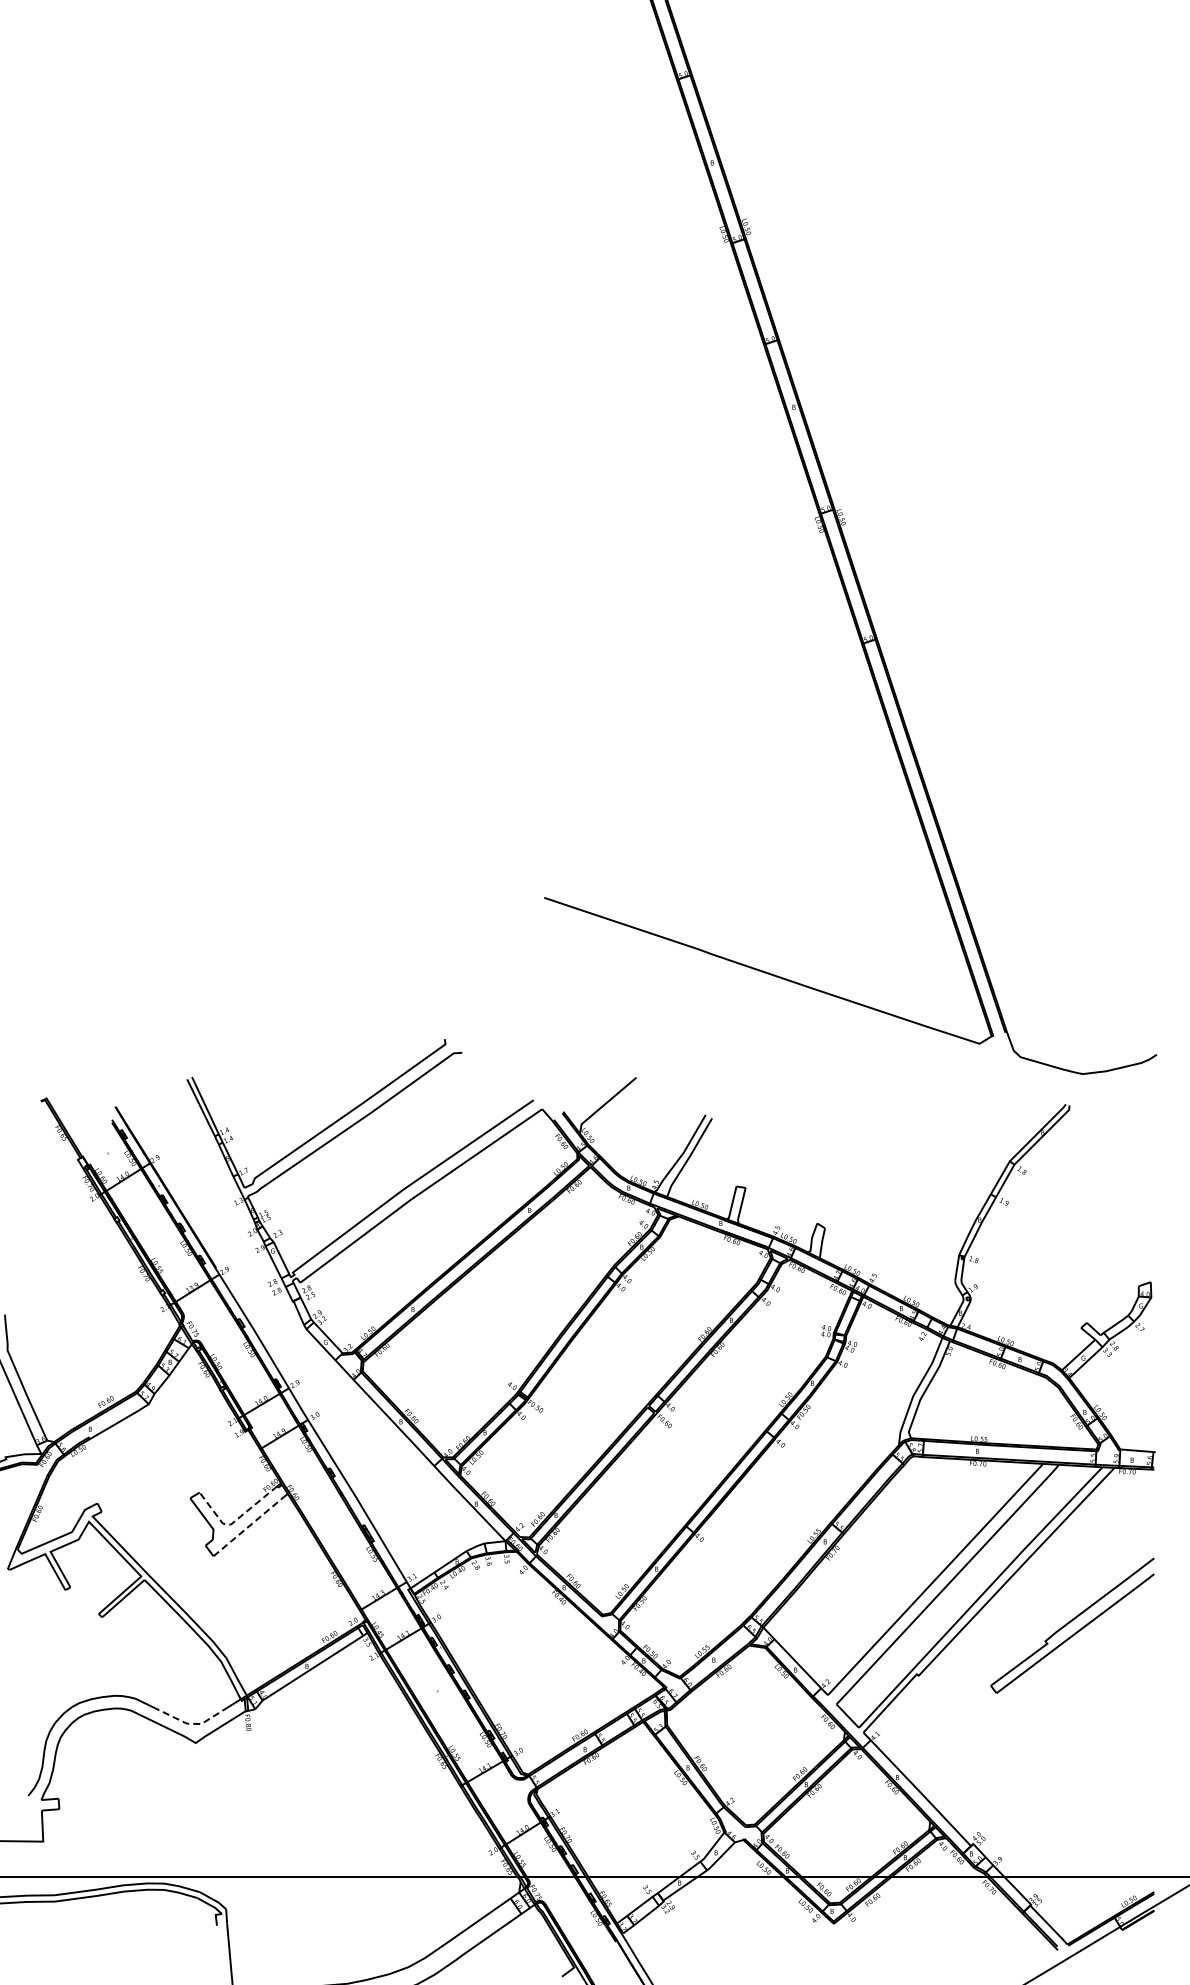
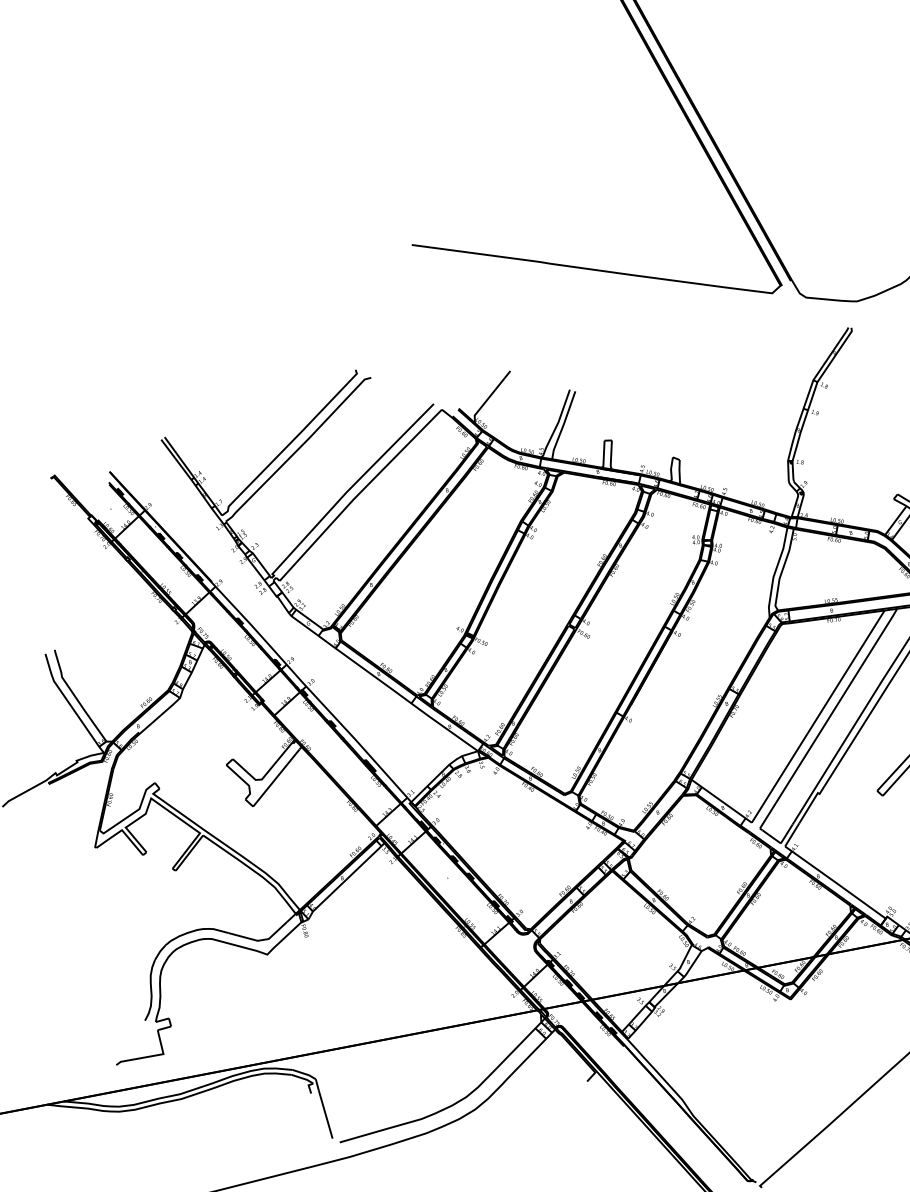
line: (235, 1520) -> (264, 775), dashed -> solid
line: (249, 1526) -> (276, 778), dashed -> solid
line: (191, 1723) -> (261, 940), dashed -> solid

